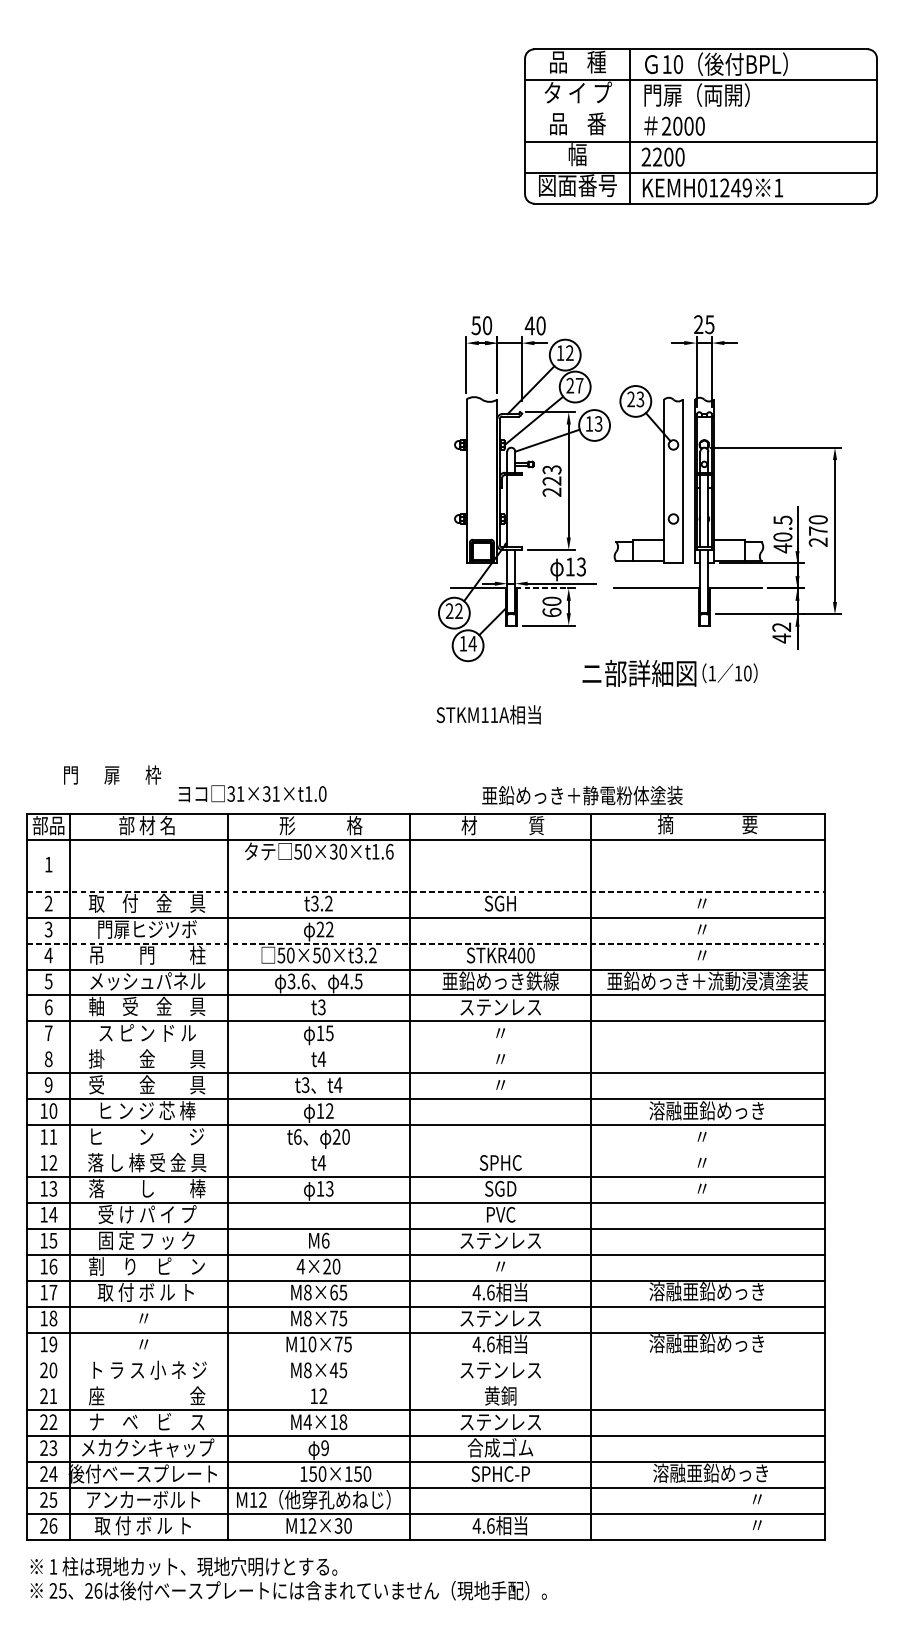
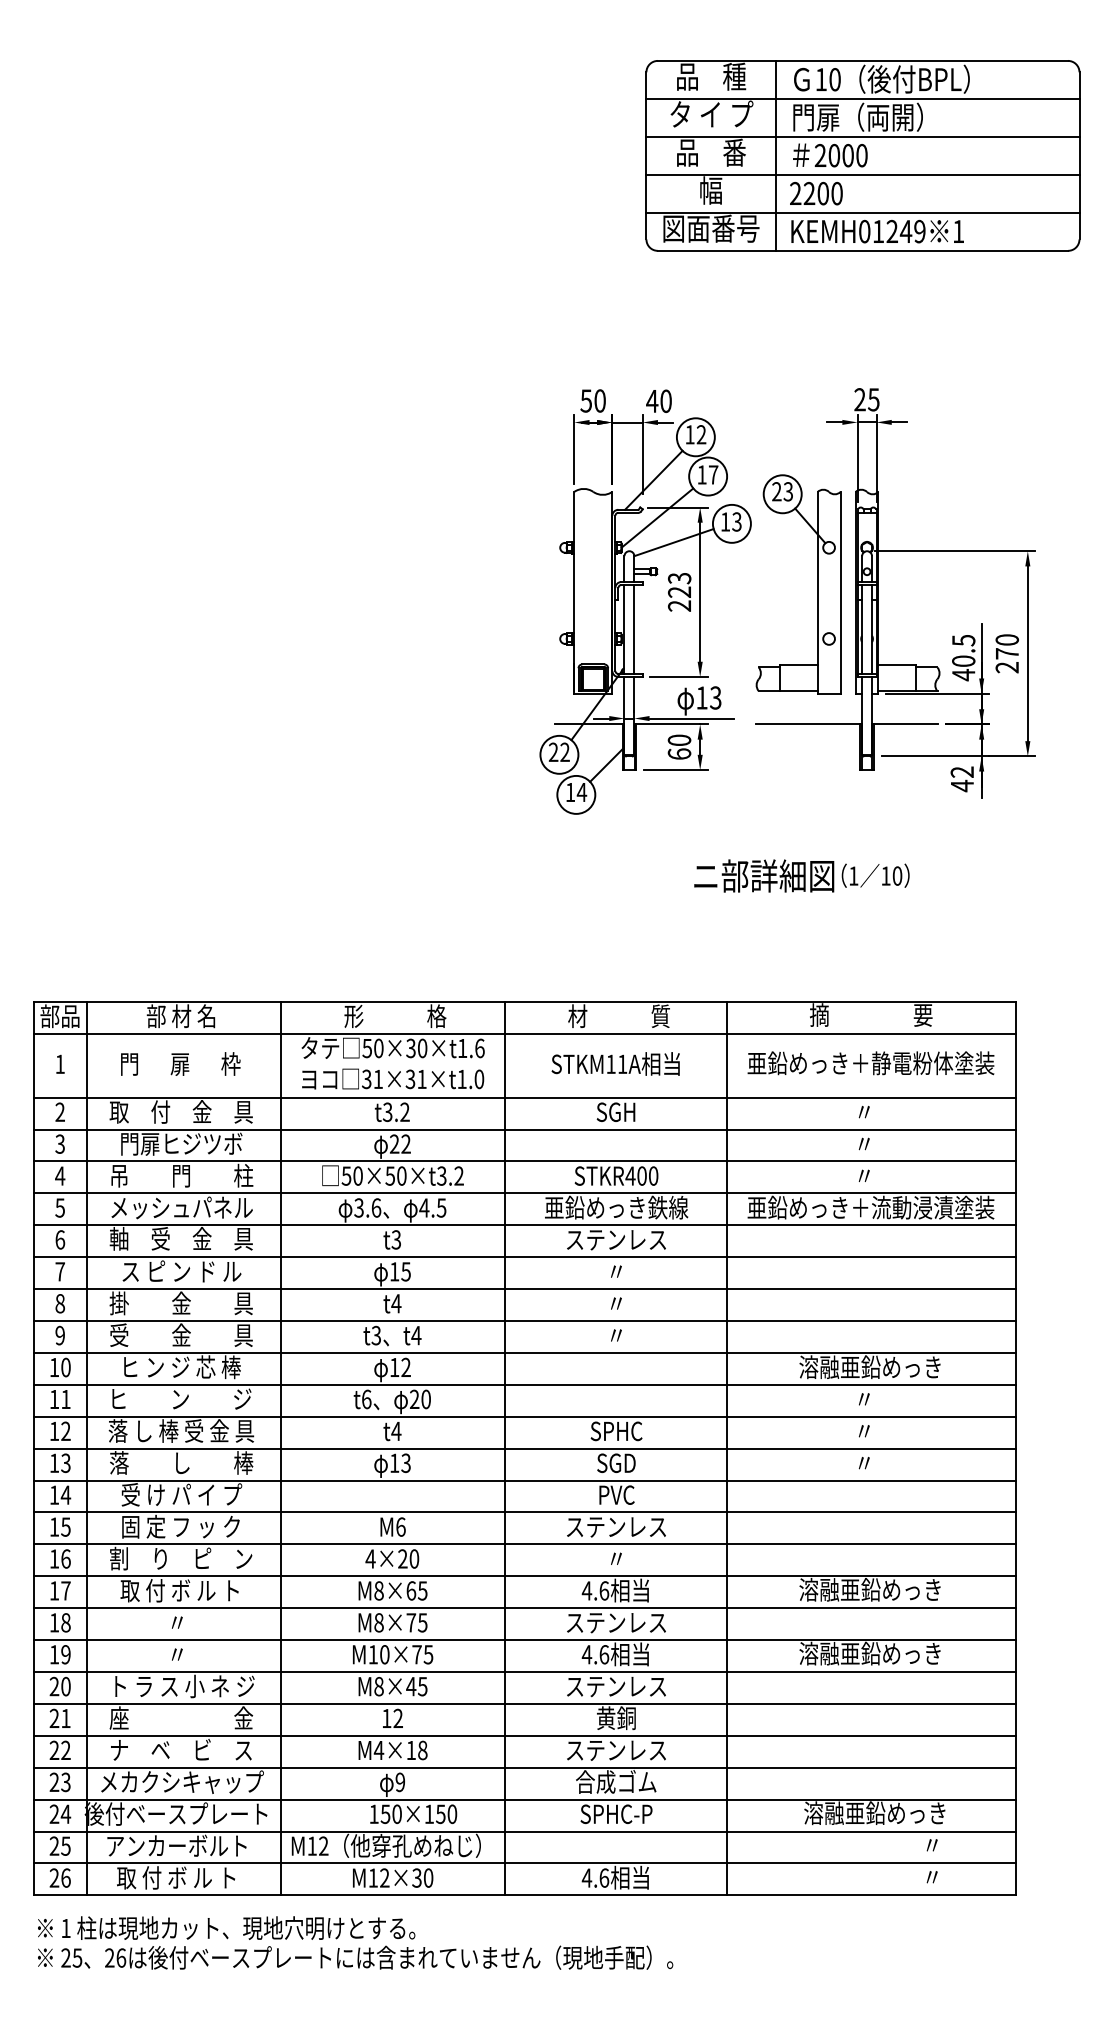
line: (700, 110) -> (862, 136), added
text: (569, 385) -> (701, 474), 27 -> 17
line: (515, 511) -> (634, 629), added
line: (542, 588) -> (667, 724), dashed -> solid
text: (669, 673) -> (801, 875), moved
text: (488, 714) -> (615, 1063), moved
text: (112, 774) -> (180, 1063), moved
text: (252, 793) -> (393, 1078), moved
text: (582, 795) -> (870, 1063), moved
line: (426, 891) -> (525, 1097), dashed -> solid
line: (426, 943) -> (525, 1161), dashed -> solid
line: (425, 1047) -> (524, 1289), added
line: (425, 1150) -> (524, 1416), added
line: (425, 1358) -> (524, 1672), added
line: (425, 1384) -> (524, 1703), added

